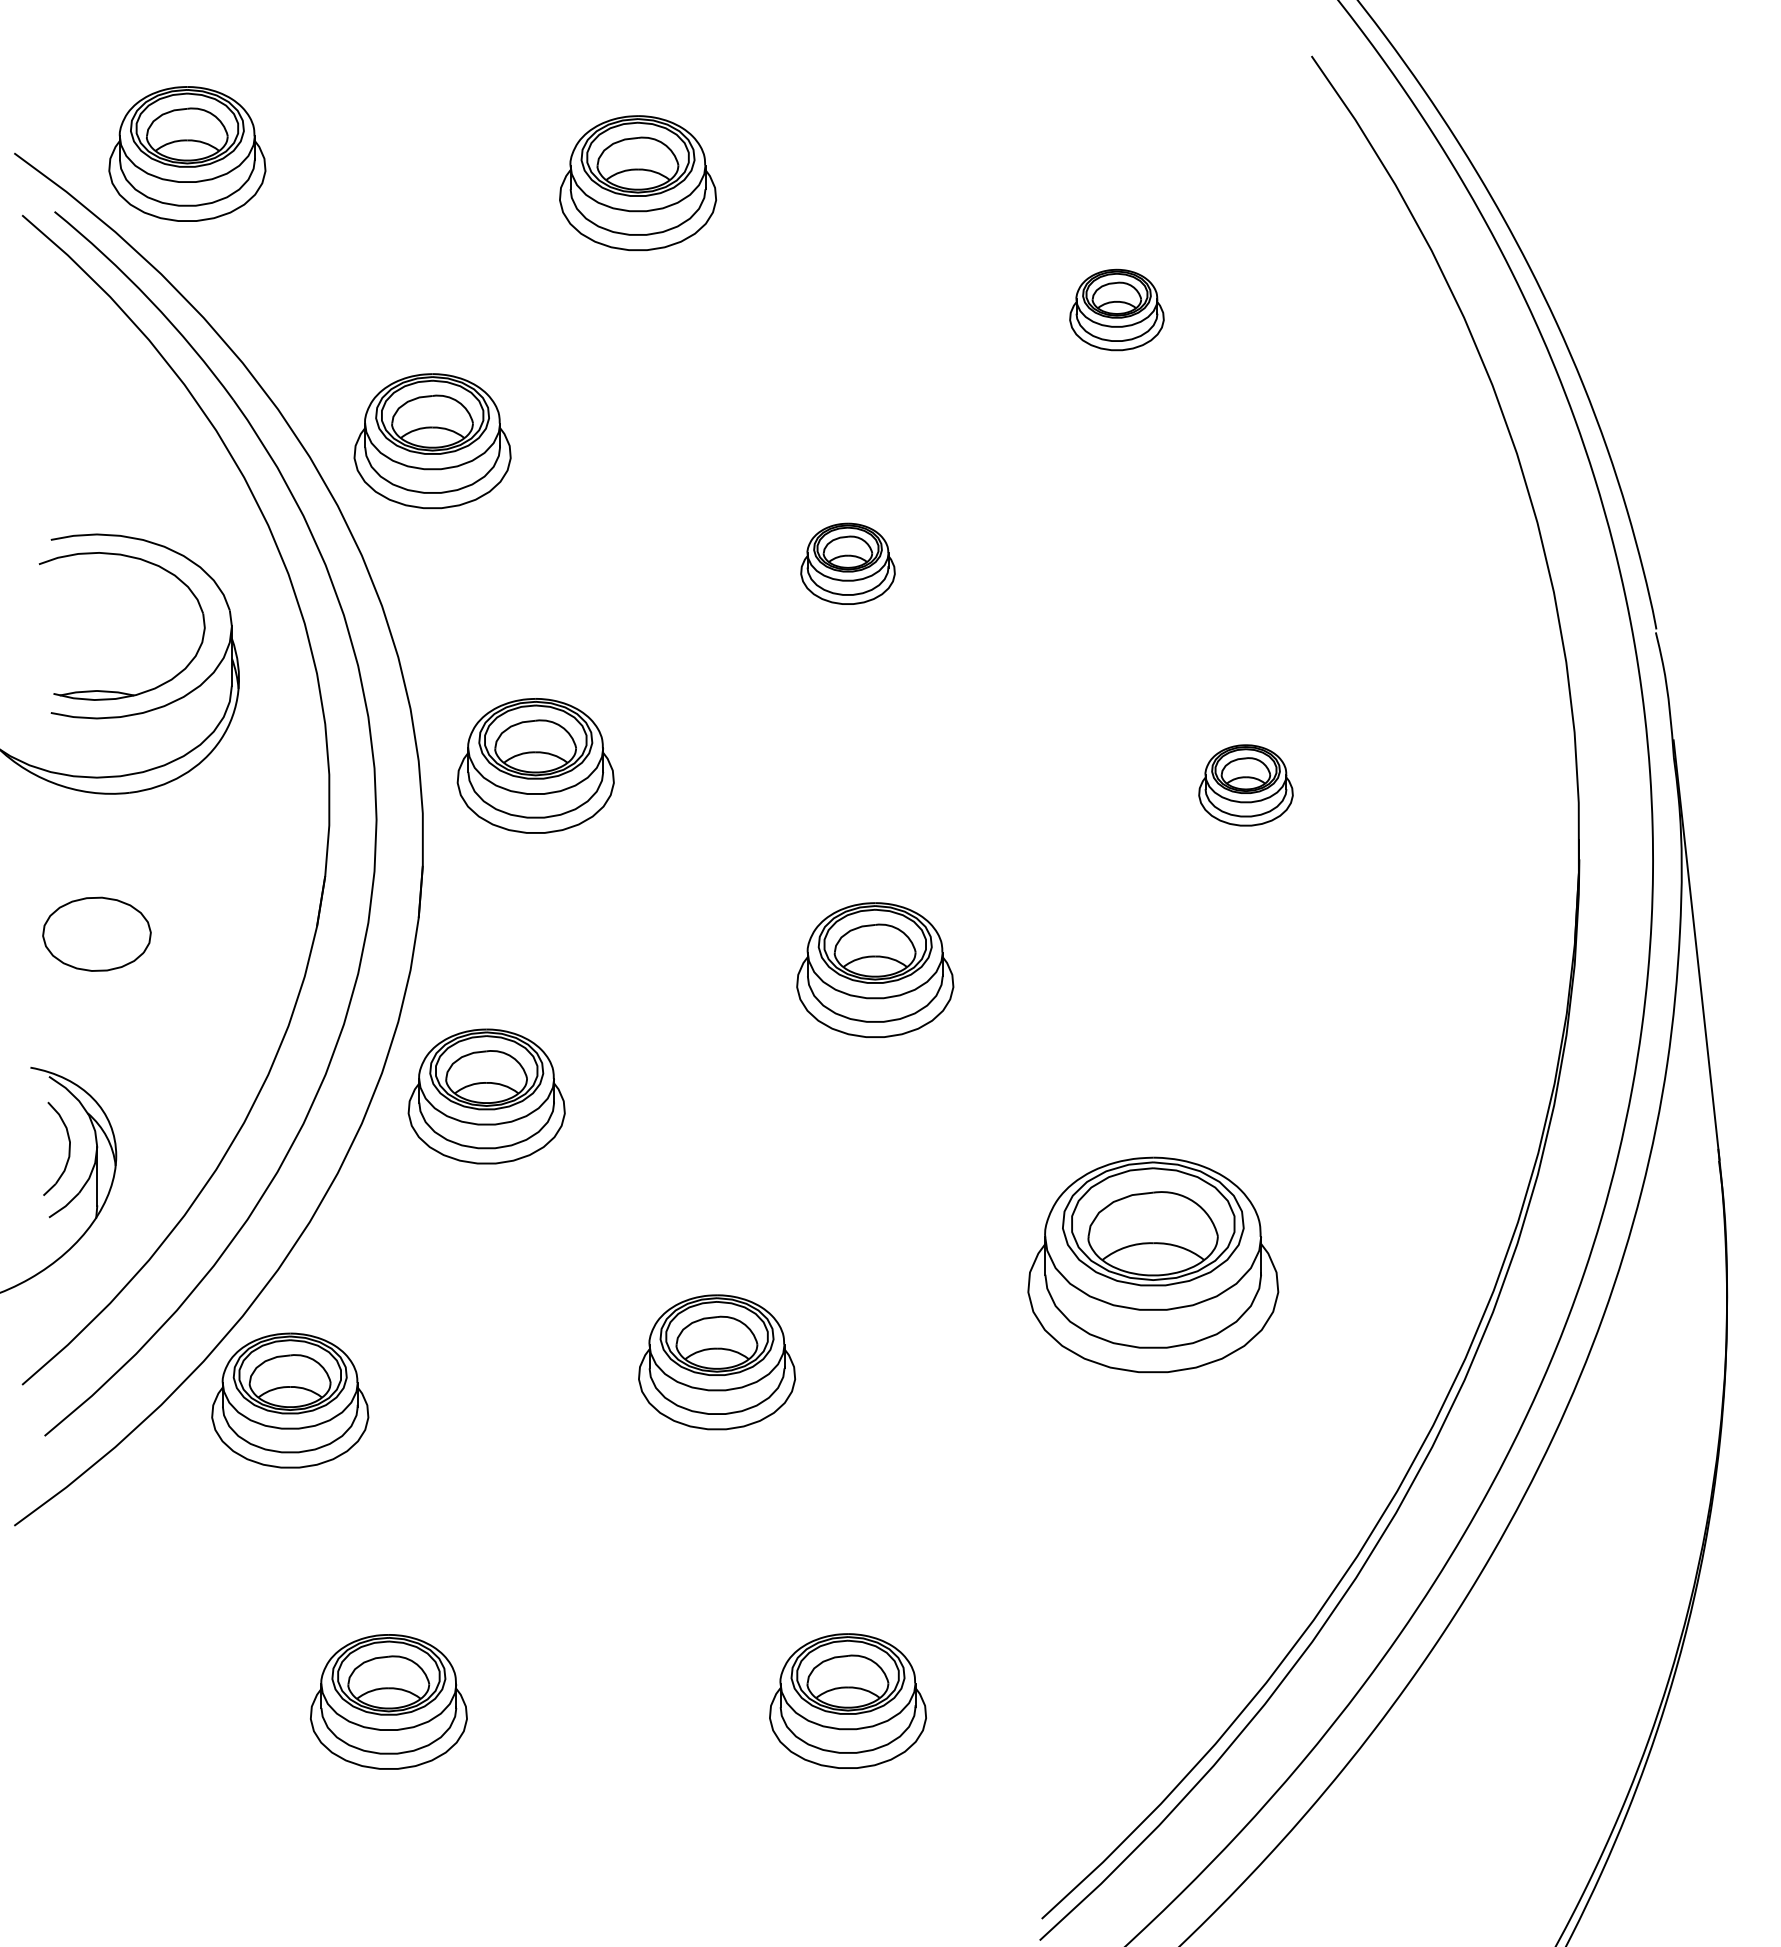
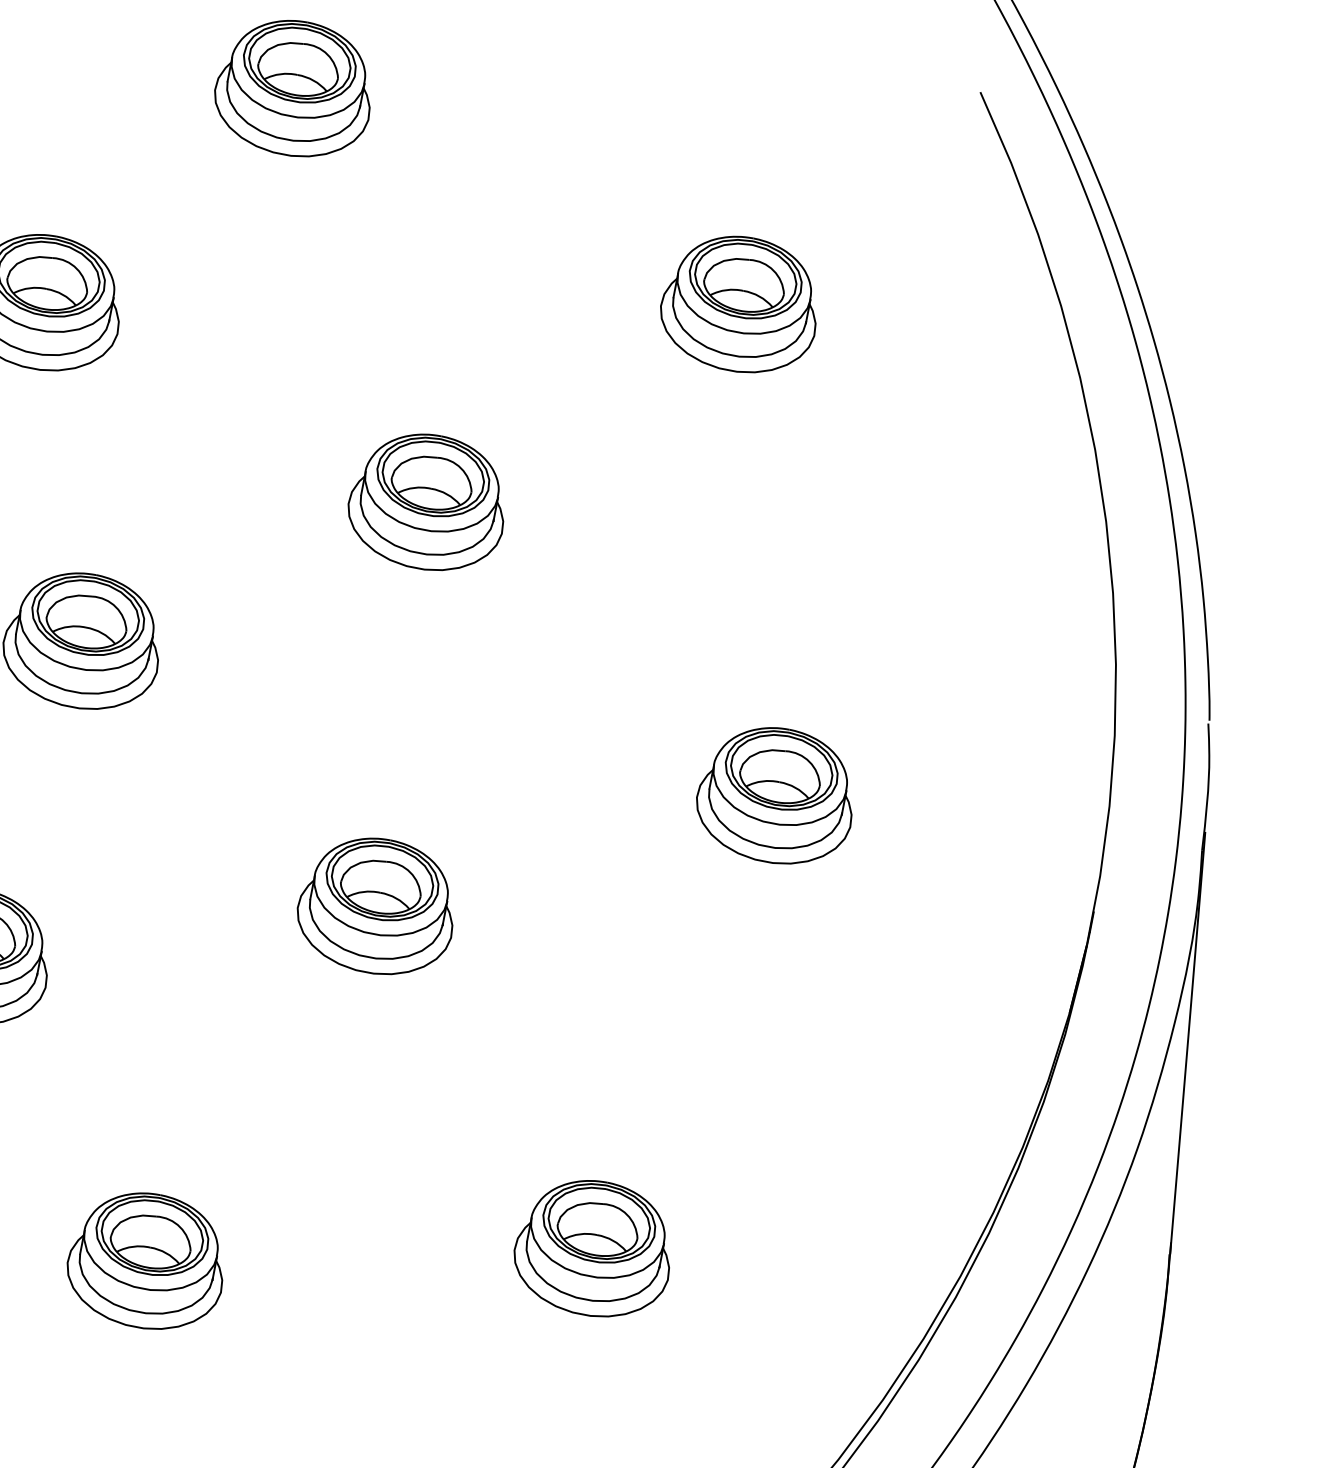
part: (1116, 309) -> (740, 303), size x1.67
part: (847, 563) -> (428, 501), size x1.67
part: (1245, 785) -> (776, 795), size x1.67
part: (1153, 1264) -> (594, 1248), size x0.62

